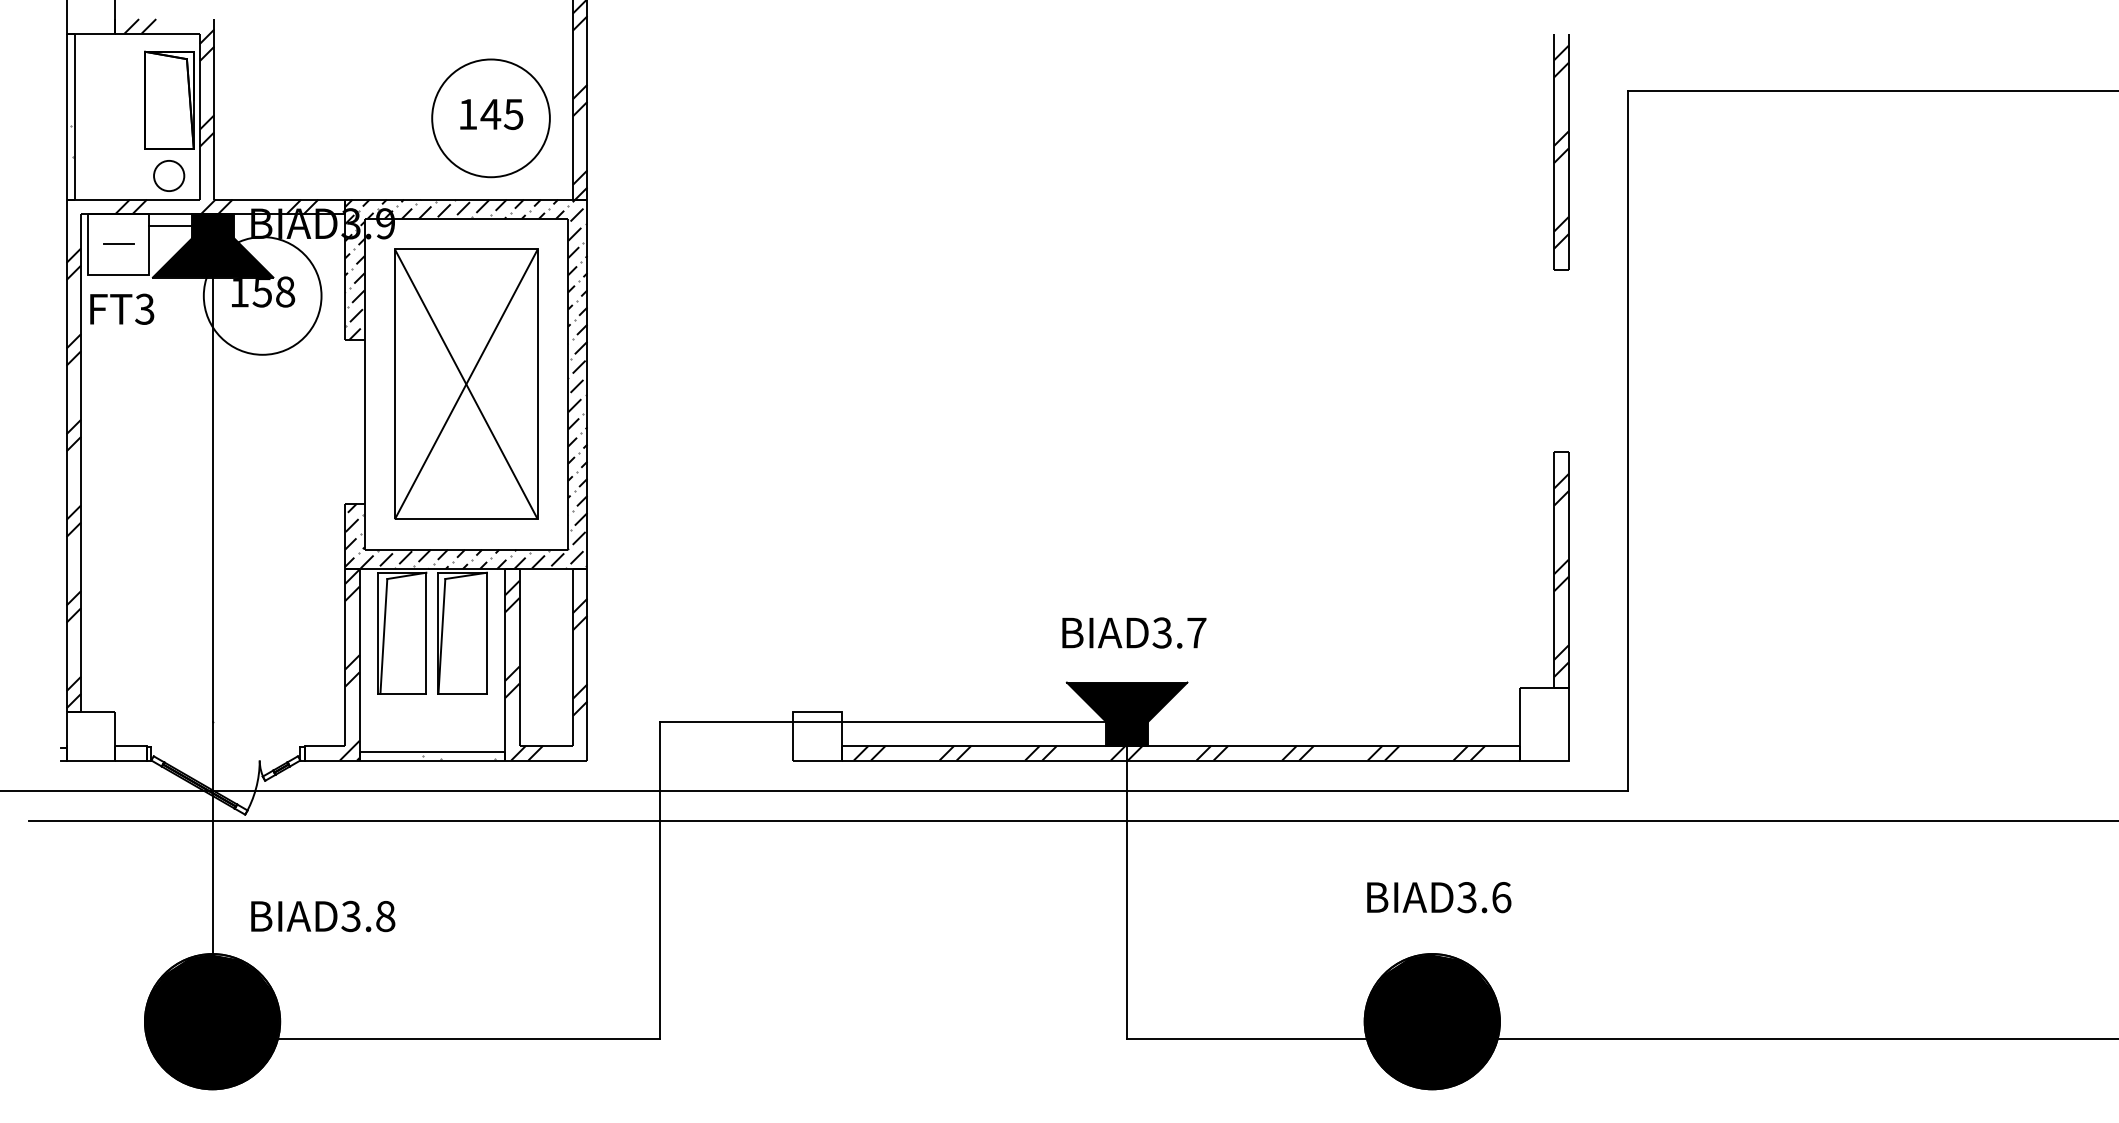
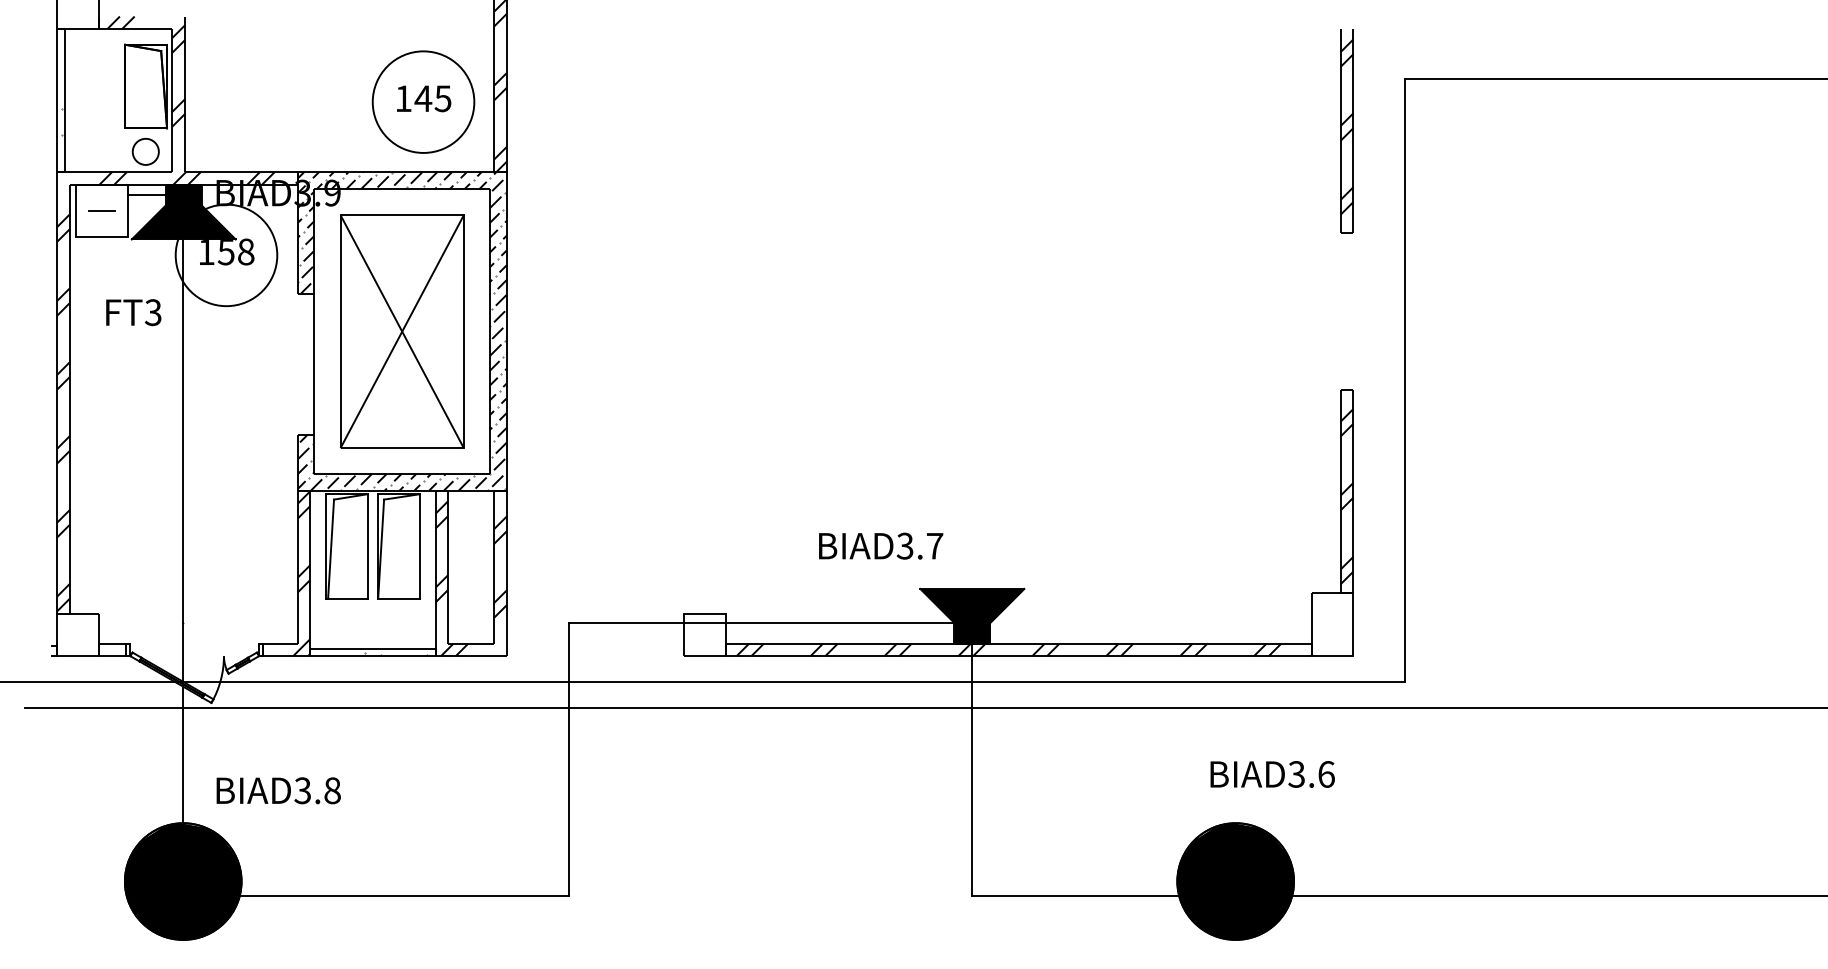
text: (122, 308) -> (134, 311), moved
text: (1134, 632) -> (881, 545), moved
text: (1439, 897) -> (1272, 774), moved

